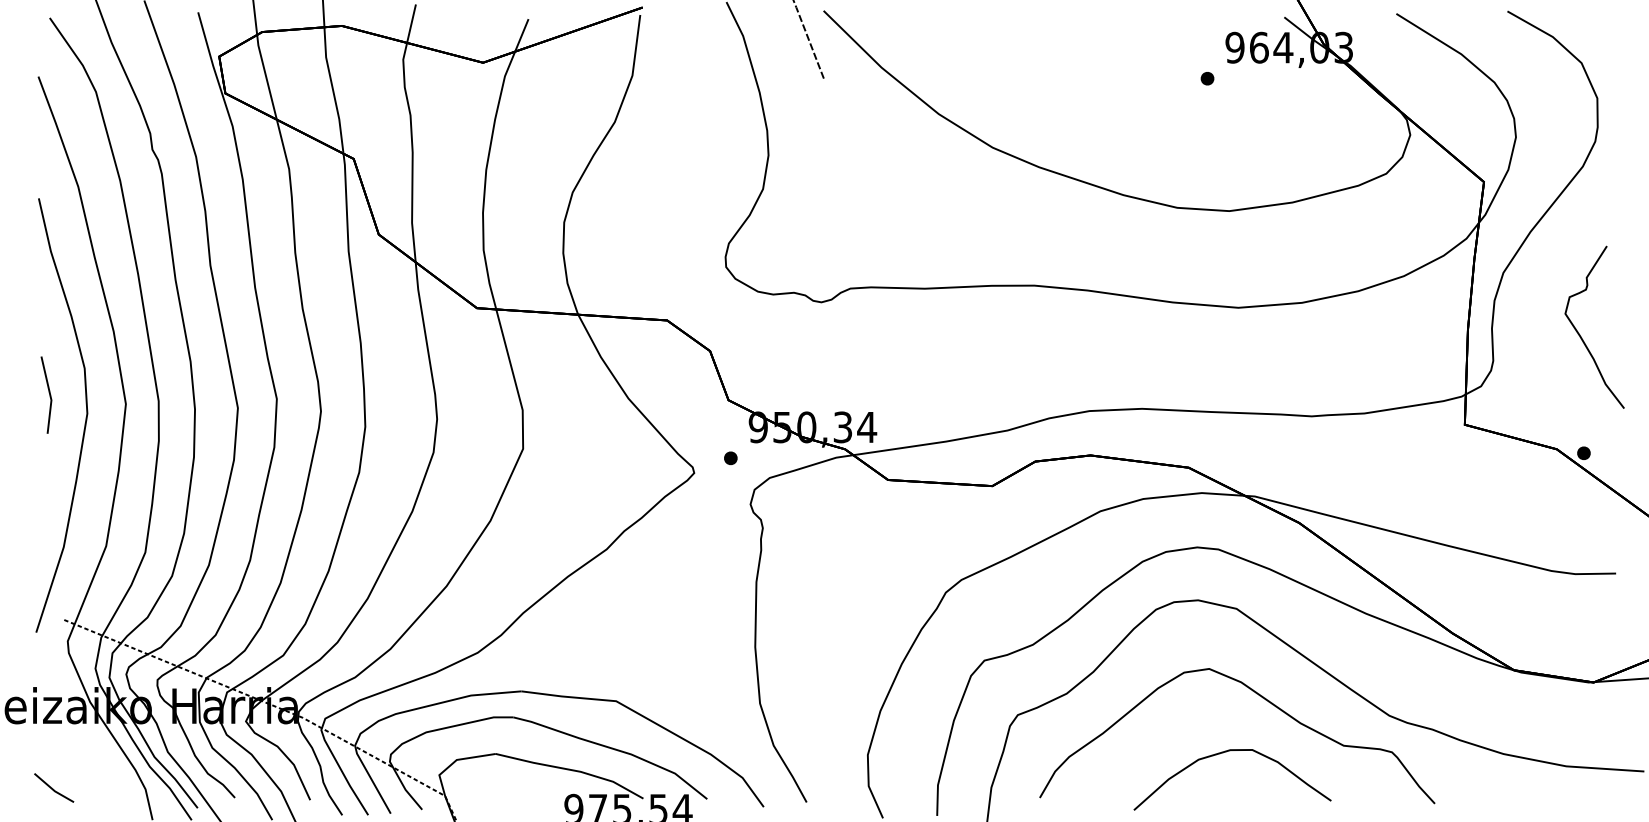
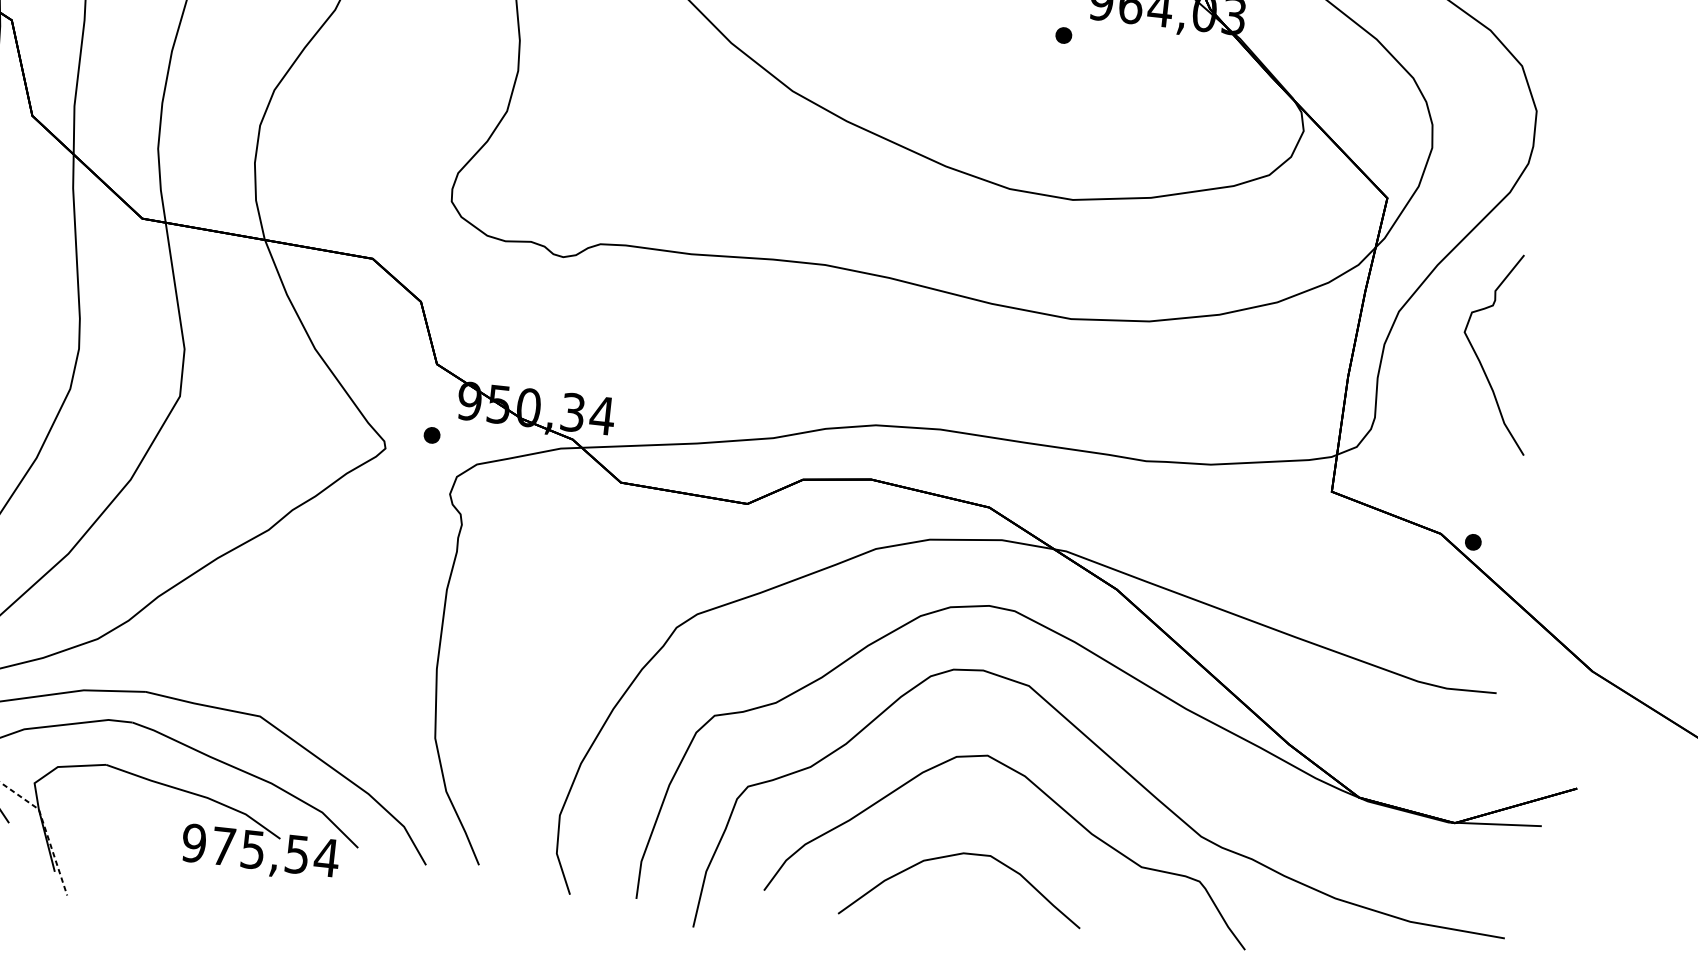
curve: (1580, 334) -> (1480, 359), moved
curve: (1223, 753) -> (954, 856), moved

